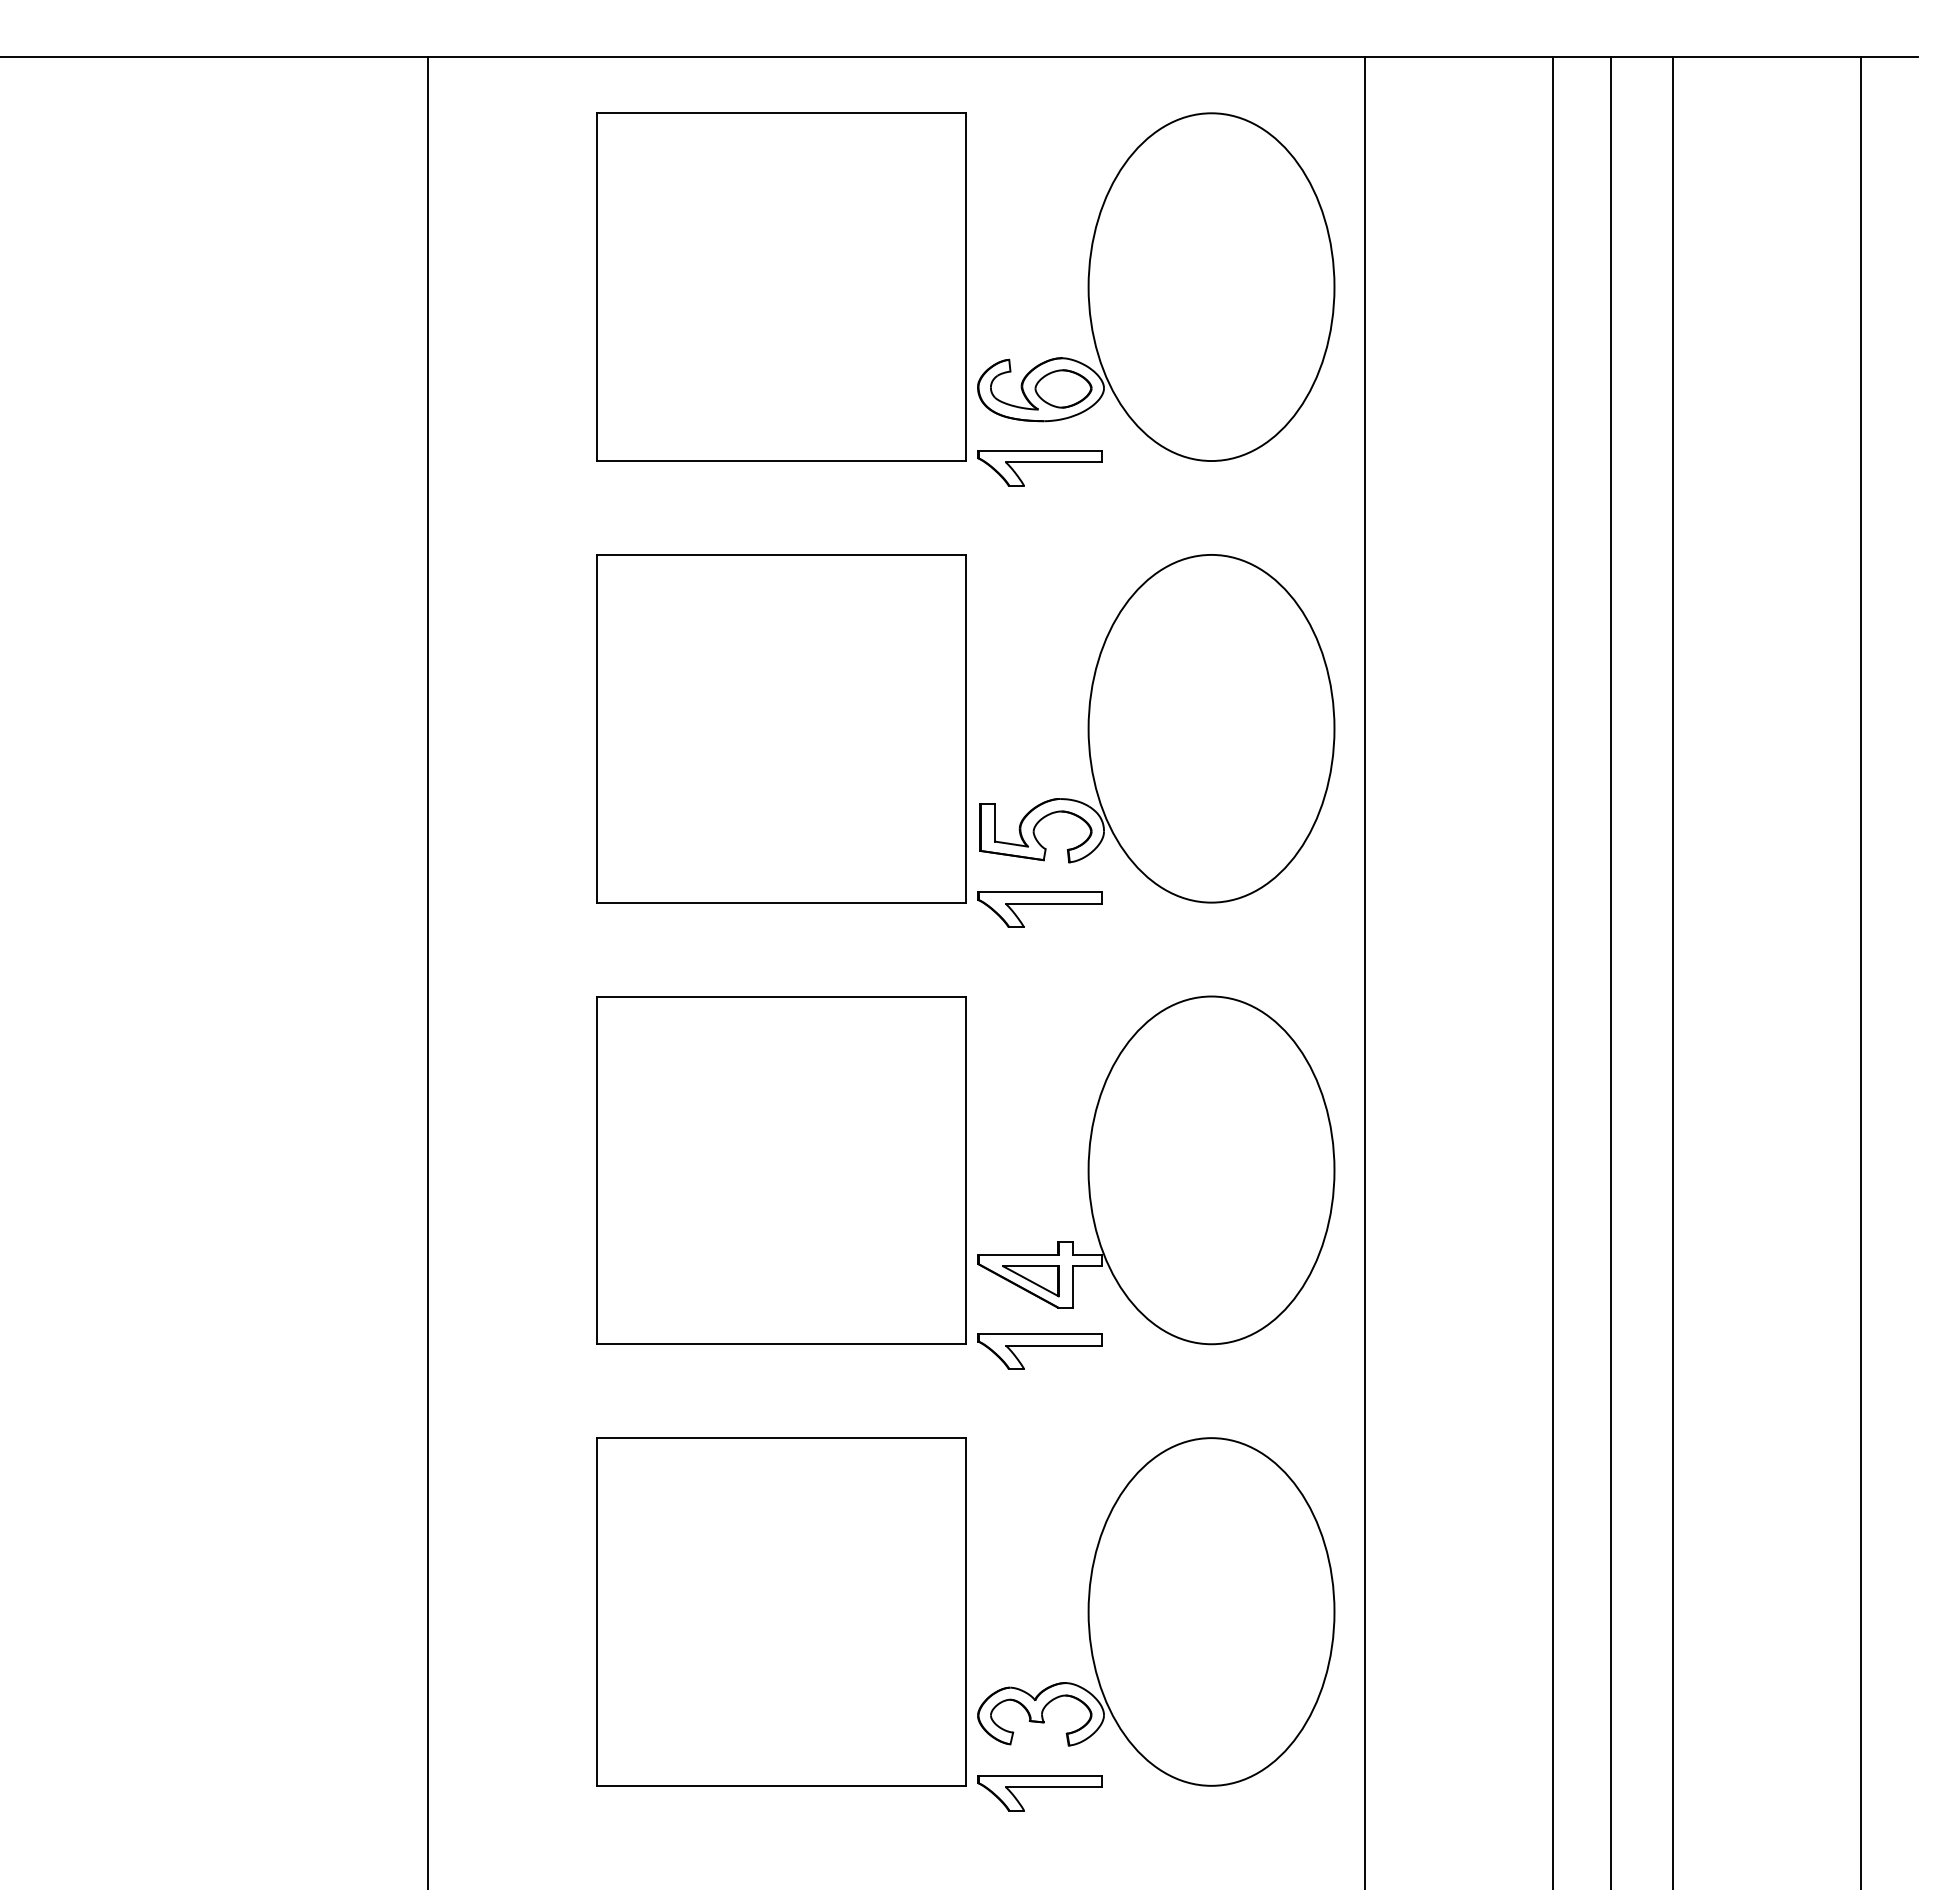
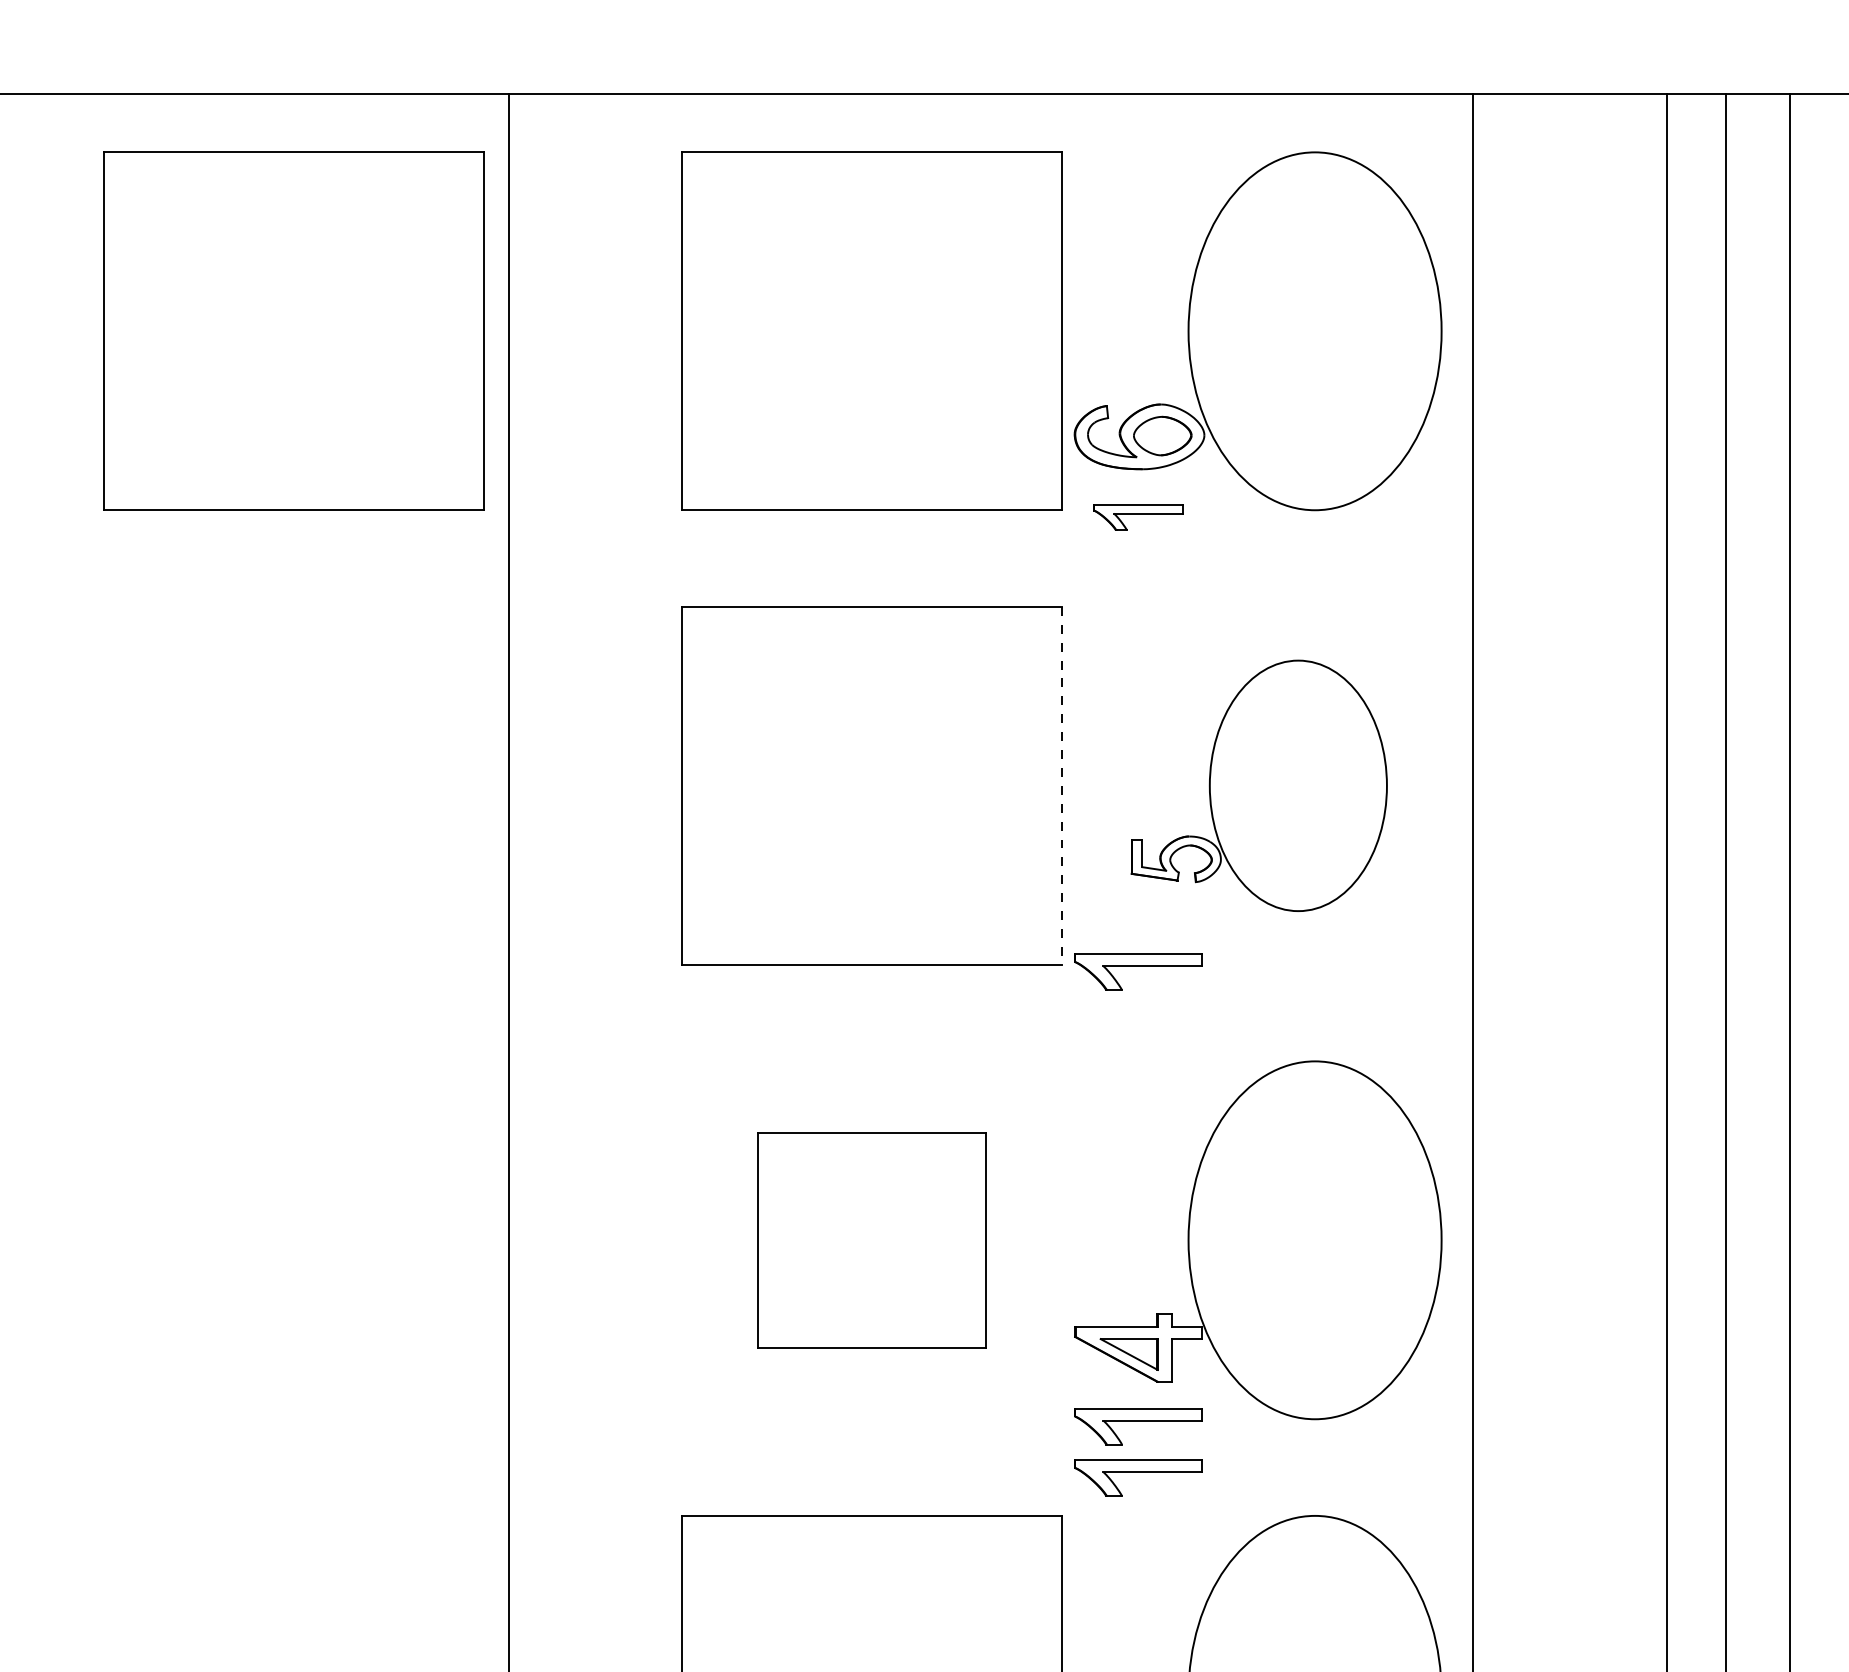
part: (219, 286) -> (294, 330), added
part: (1039, 468) -> (1138, 517), size x0.7
line: (965, 728) -> (1061, 785), solid -> dashed
part: (1157, 728) -> (1259, 785), size x0.7
part: (781, 1170) -> (872, 1240), size x0.6
part: (1039, 1401) -> (1138, 1478), added

